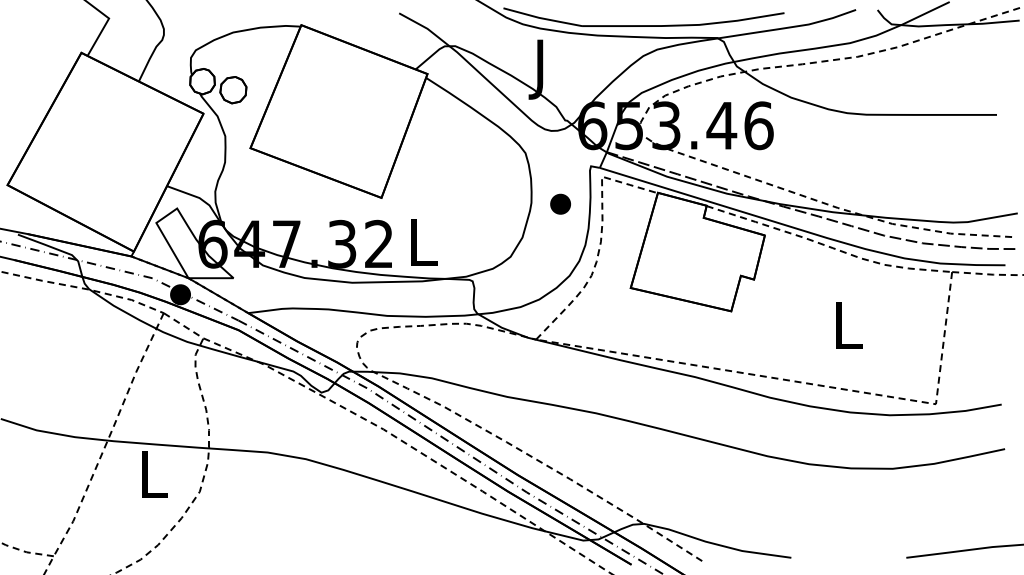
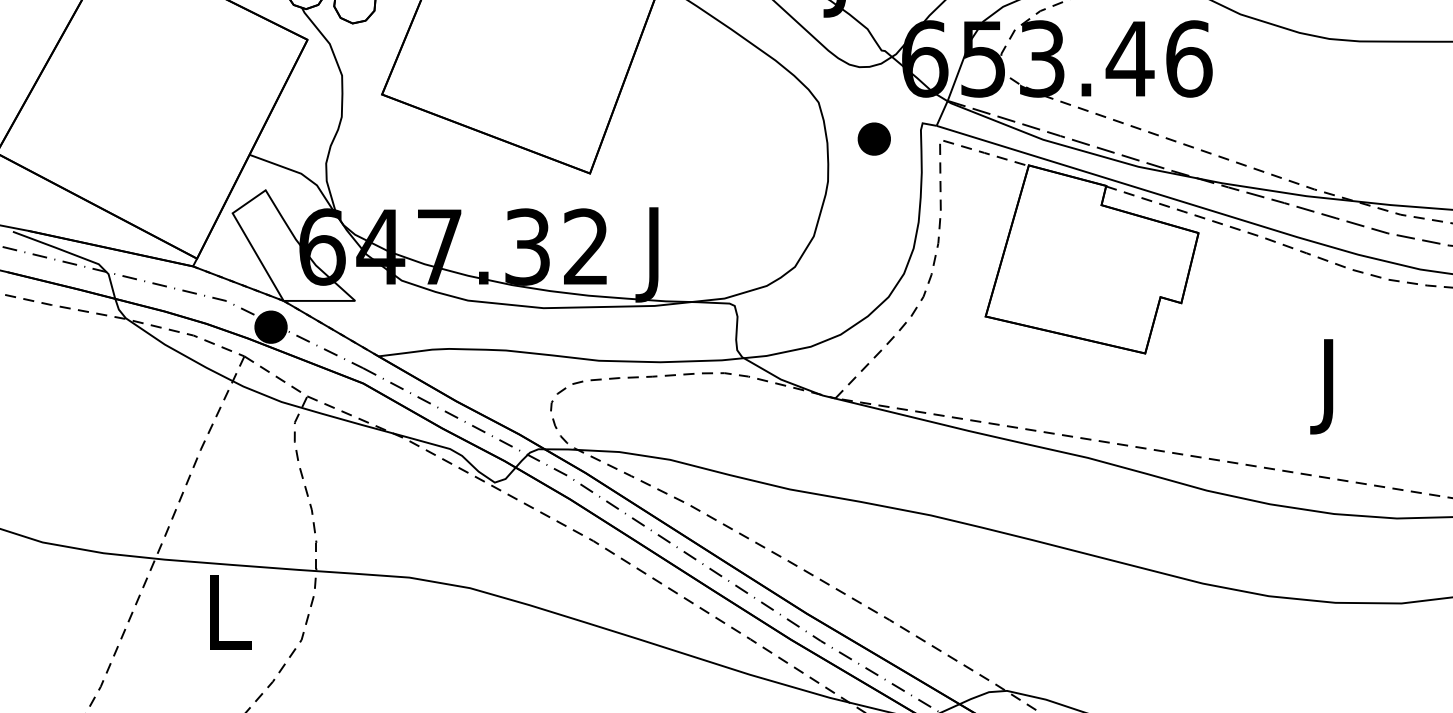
part: (560, 203) -> (874, 137), moved
text: (423, 249) -> (656, 255), L -> J
text: (848, 332) -> (1331, 387), L -> J

